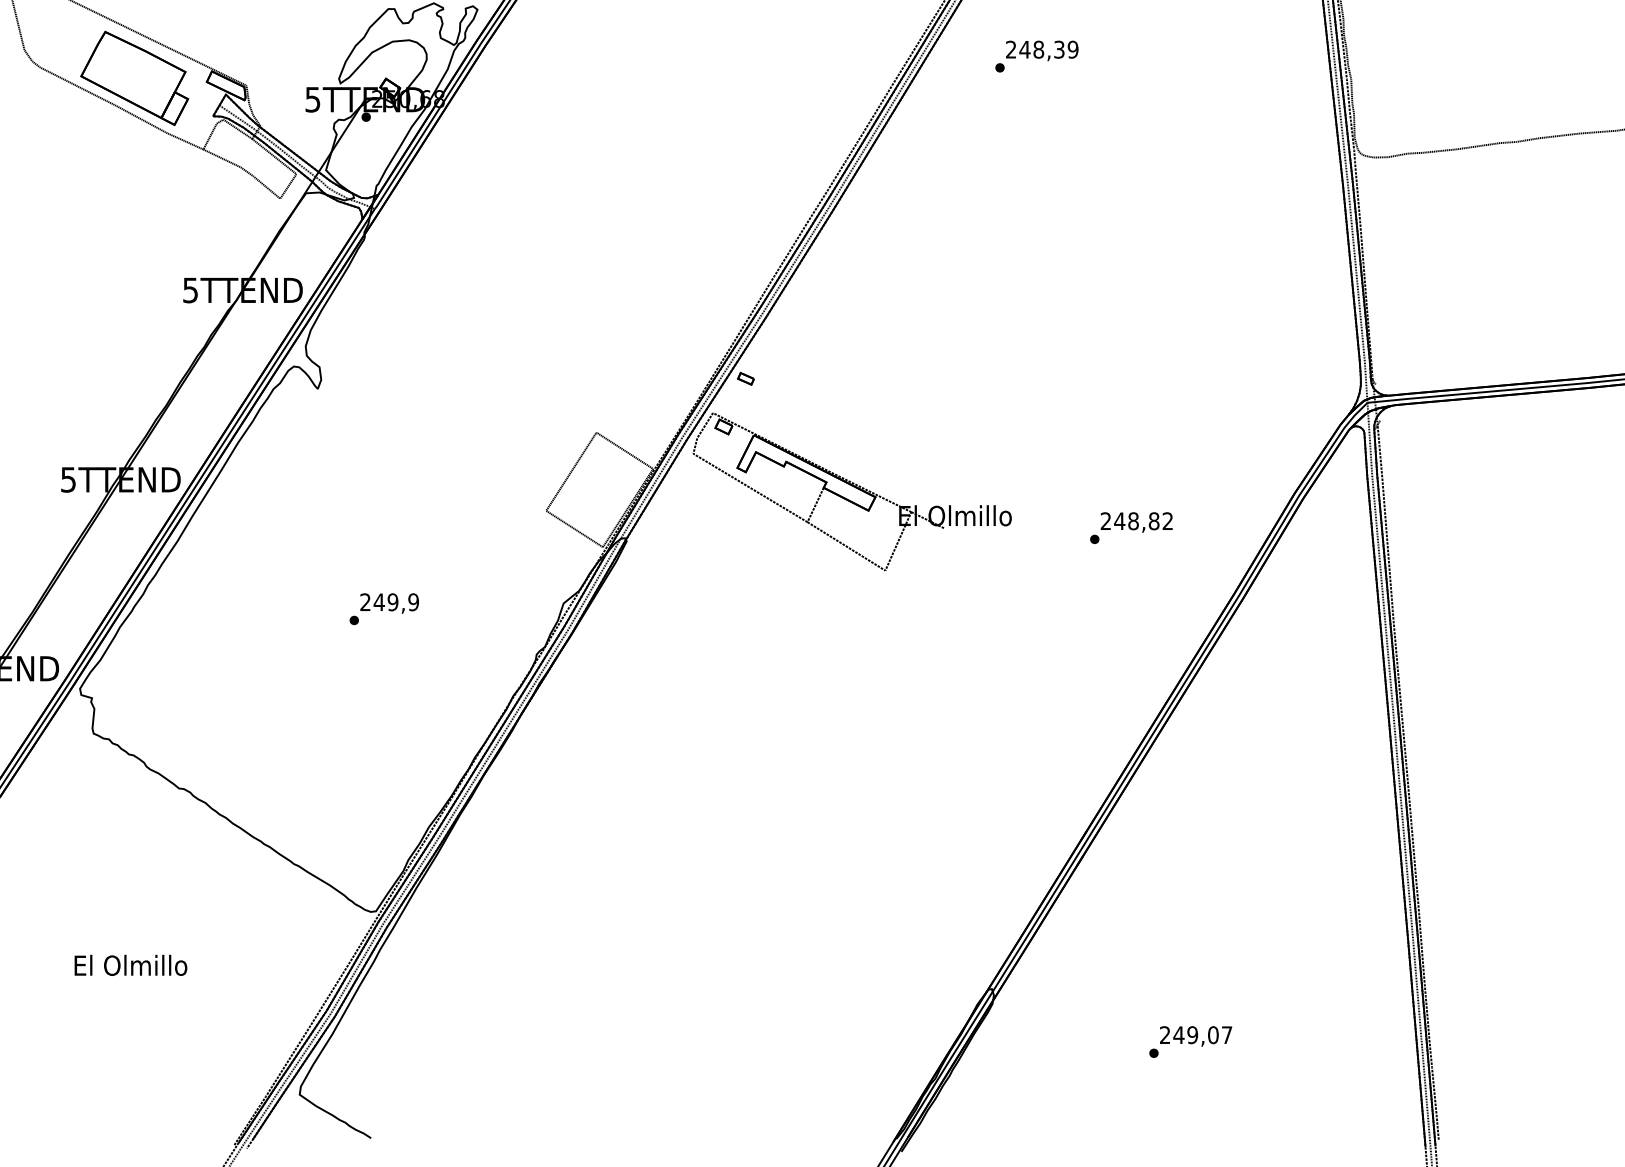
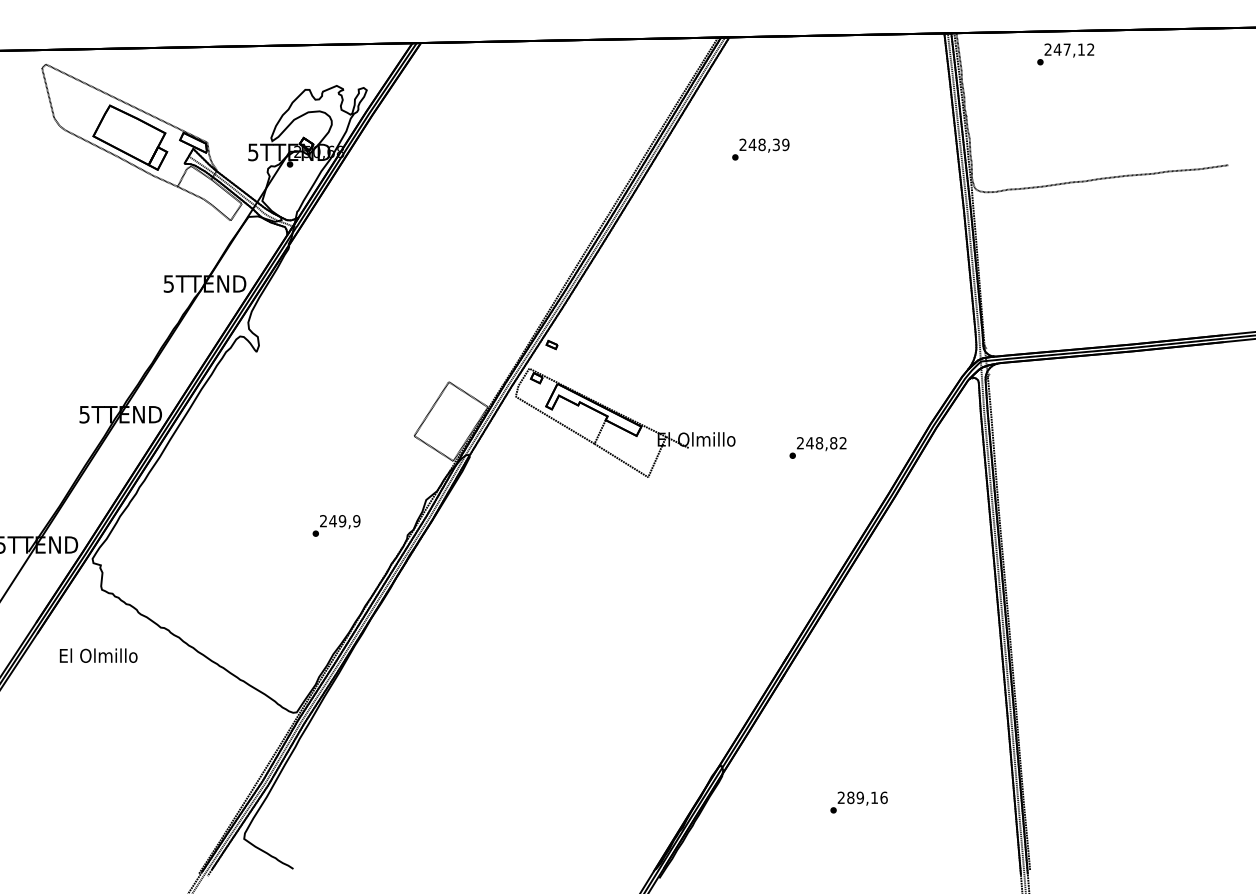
text: (1036, 56) -> (760, 149), moved
text: (384, 608) -> (336, 525), moved
text: (130, 965) -> (98, 655), moved
text: (1201, 1034) -> (866, 797), 249,07 -> 289,16

